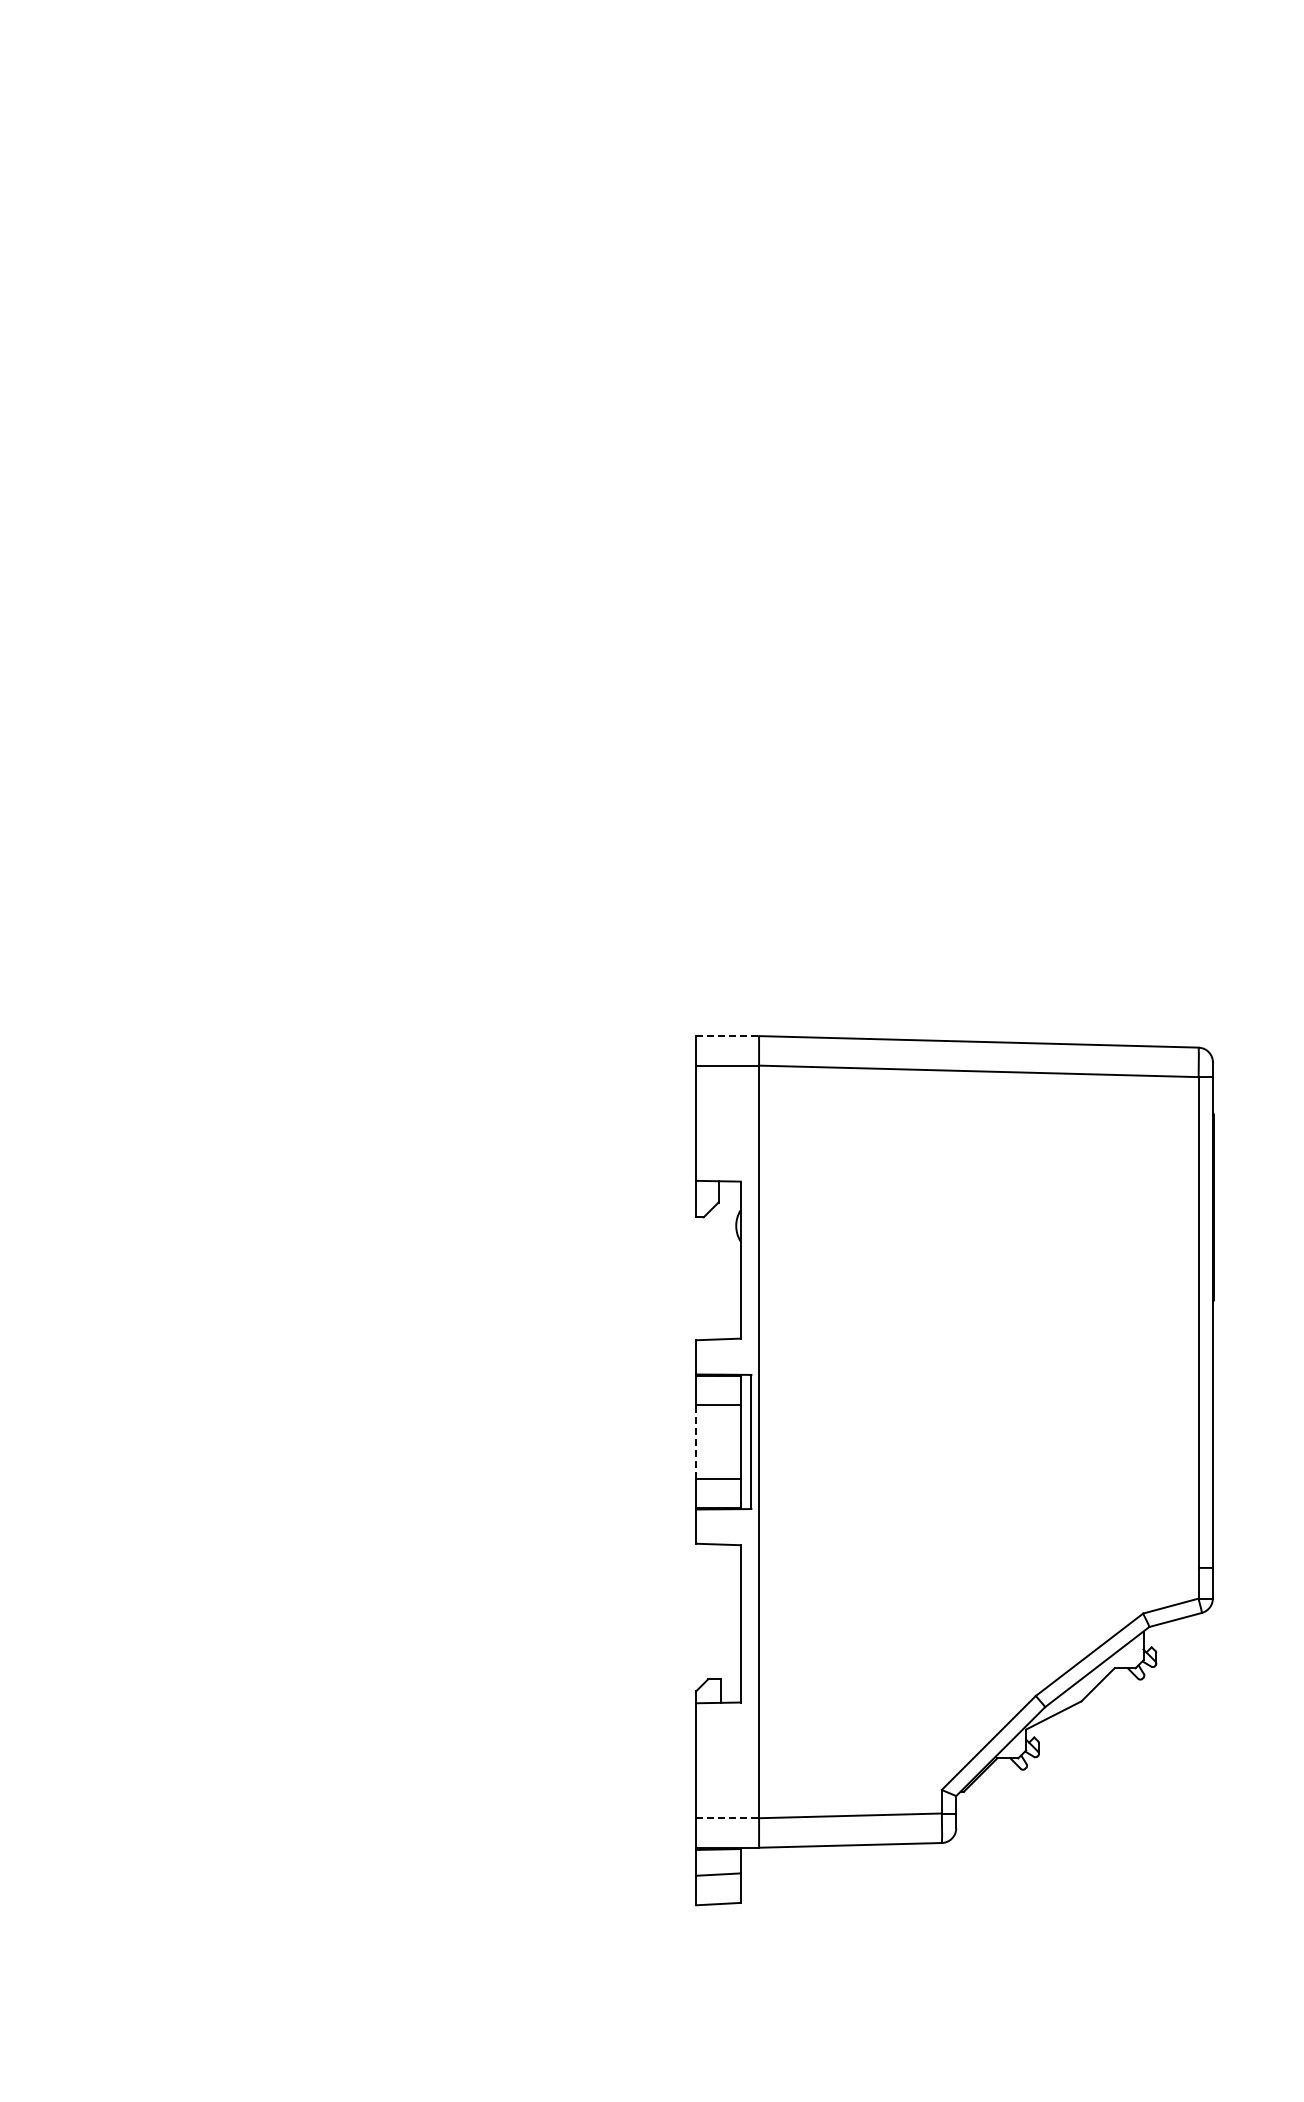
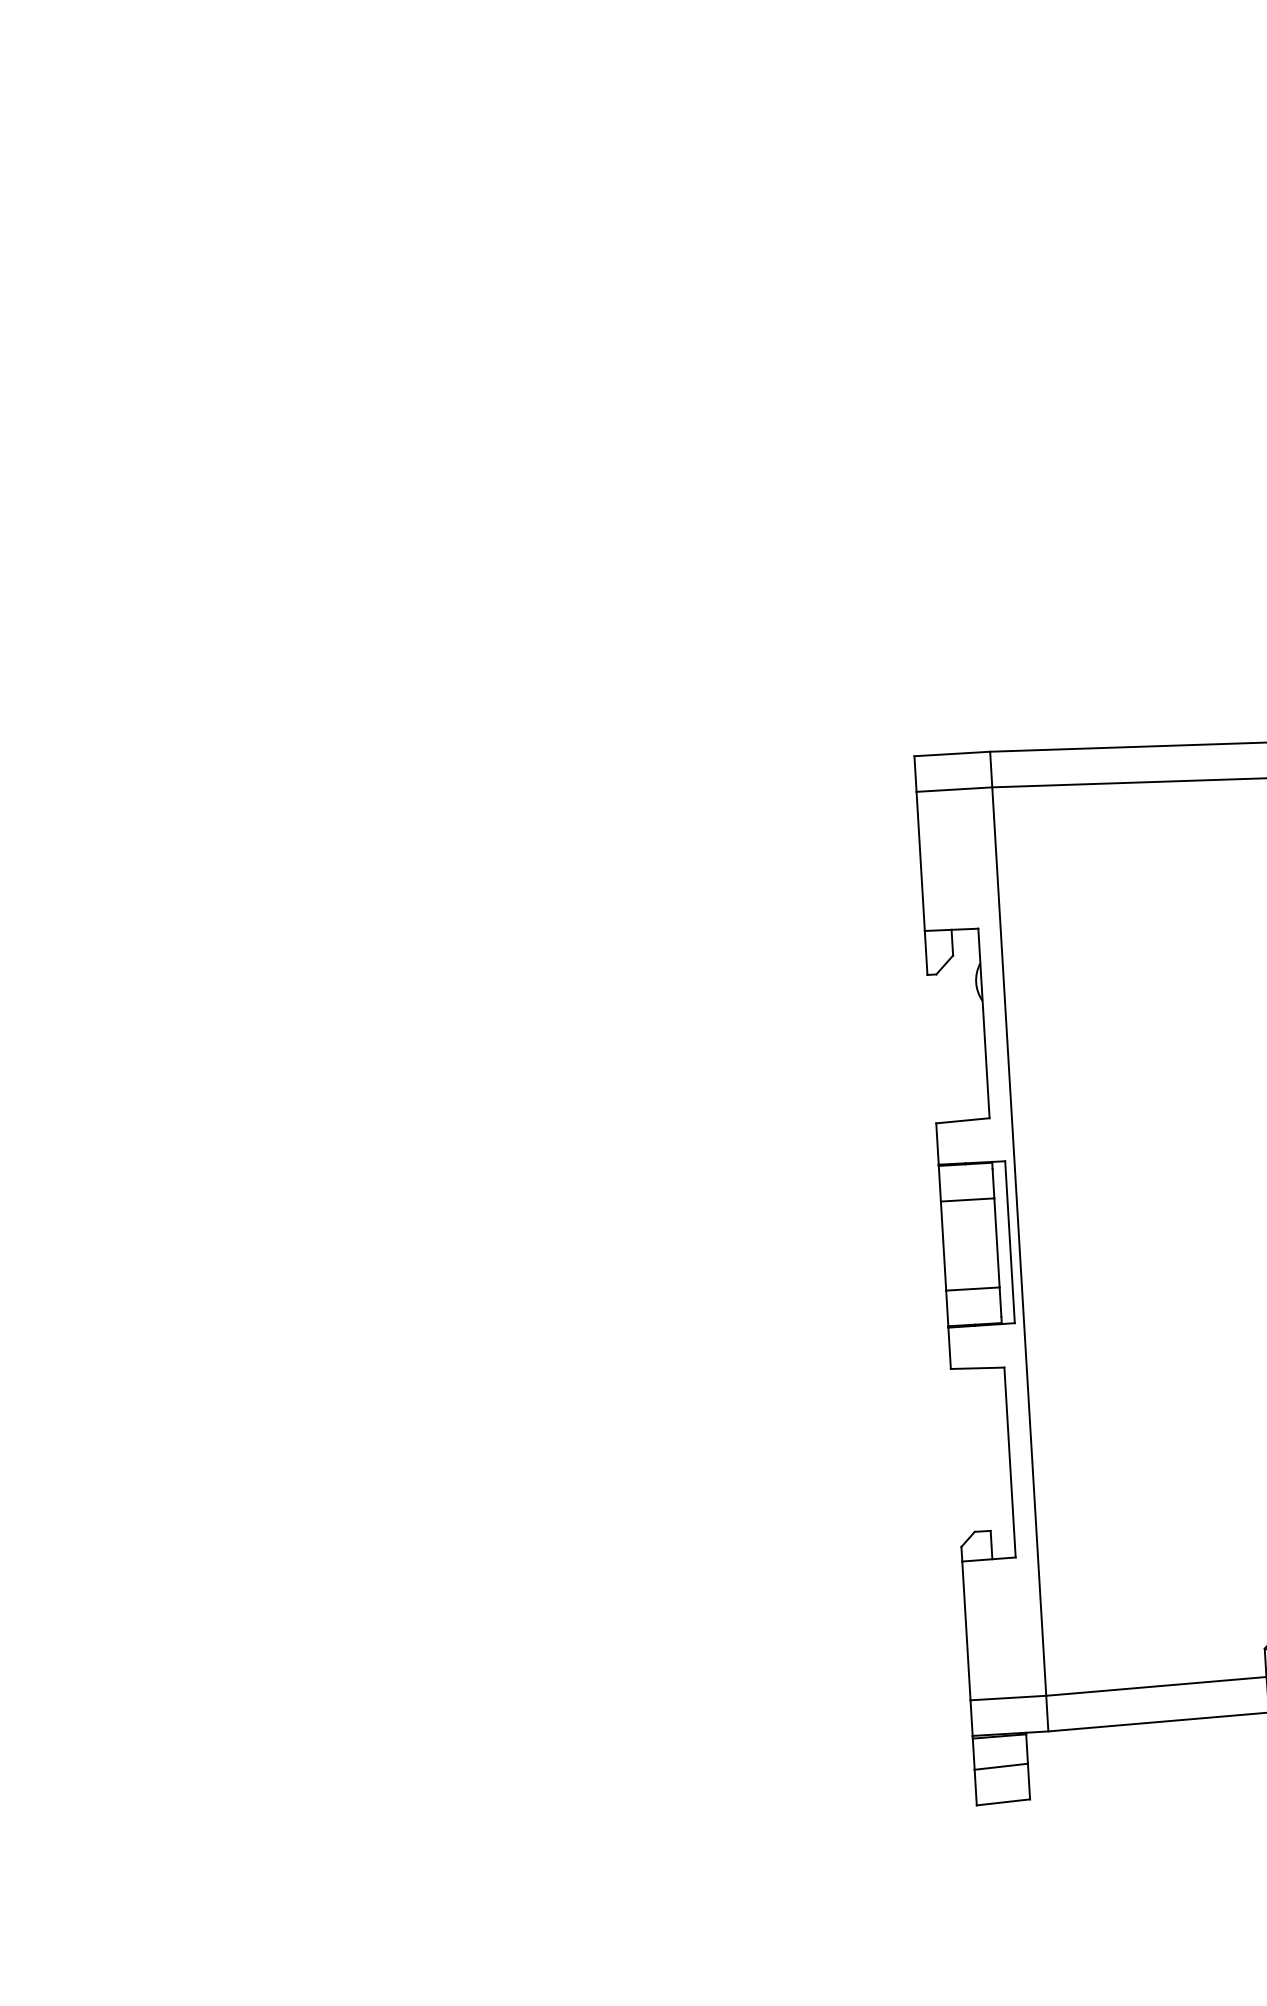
line: (728, 1036) -> (953, 754), dashed -> solid
line: (696, 1441) -> (943, 1245), dashed -> solid
line: (728, 1818) -> (1009, 1698), dashed -> solid

